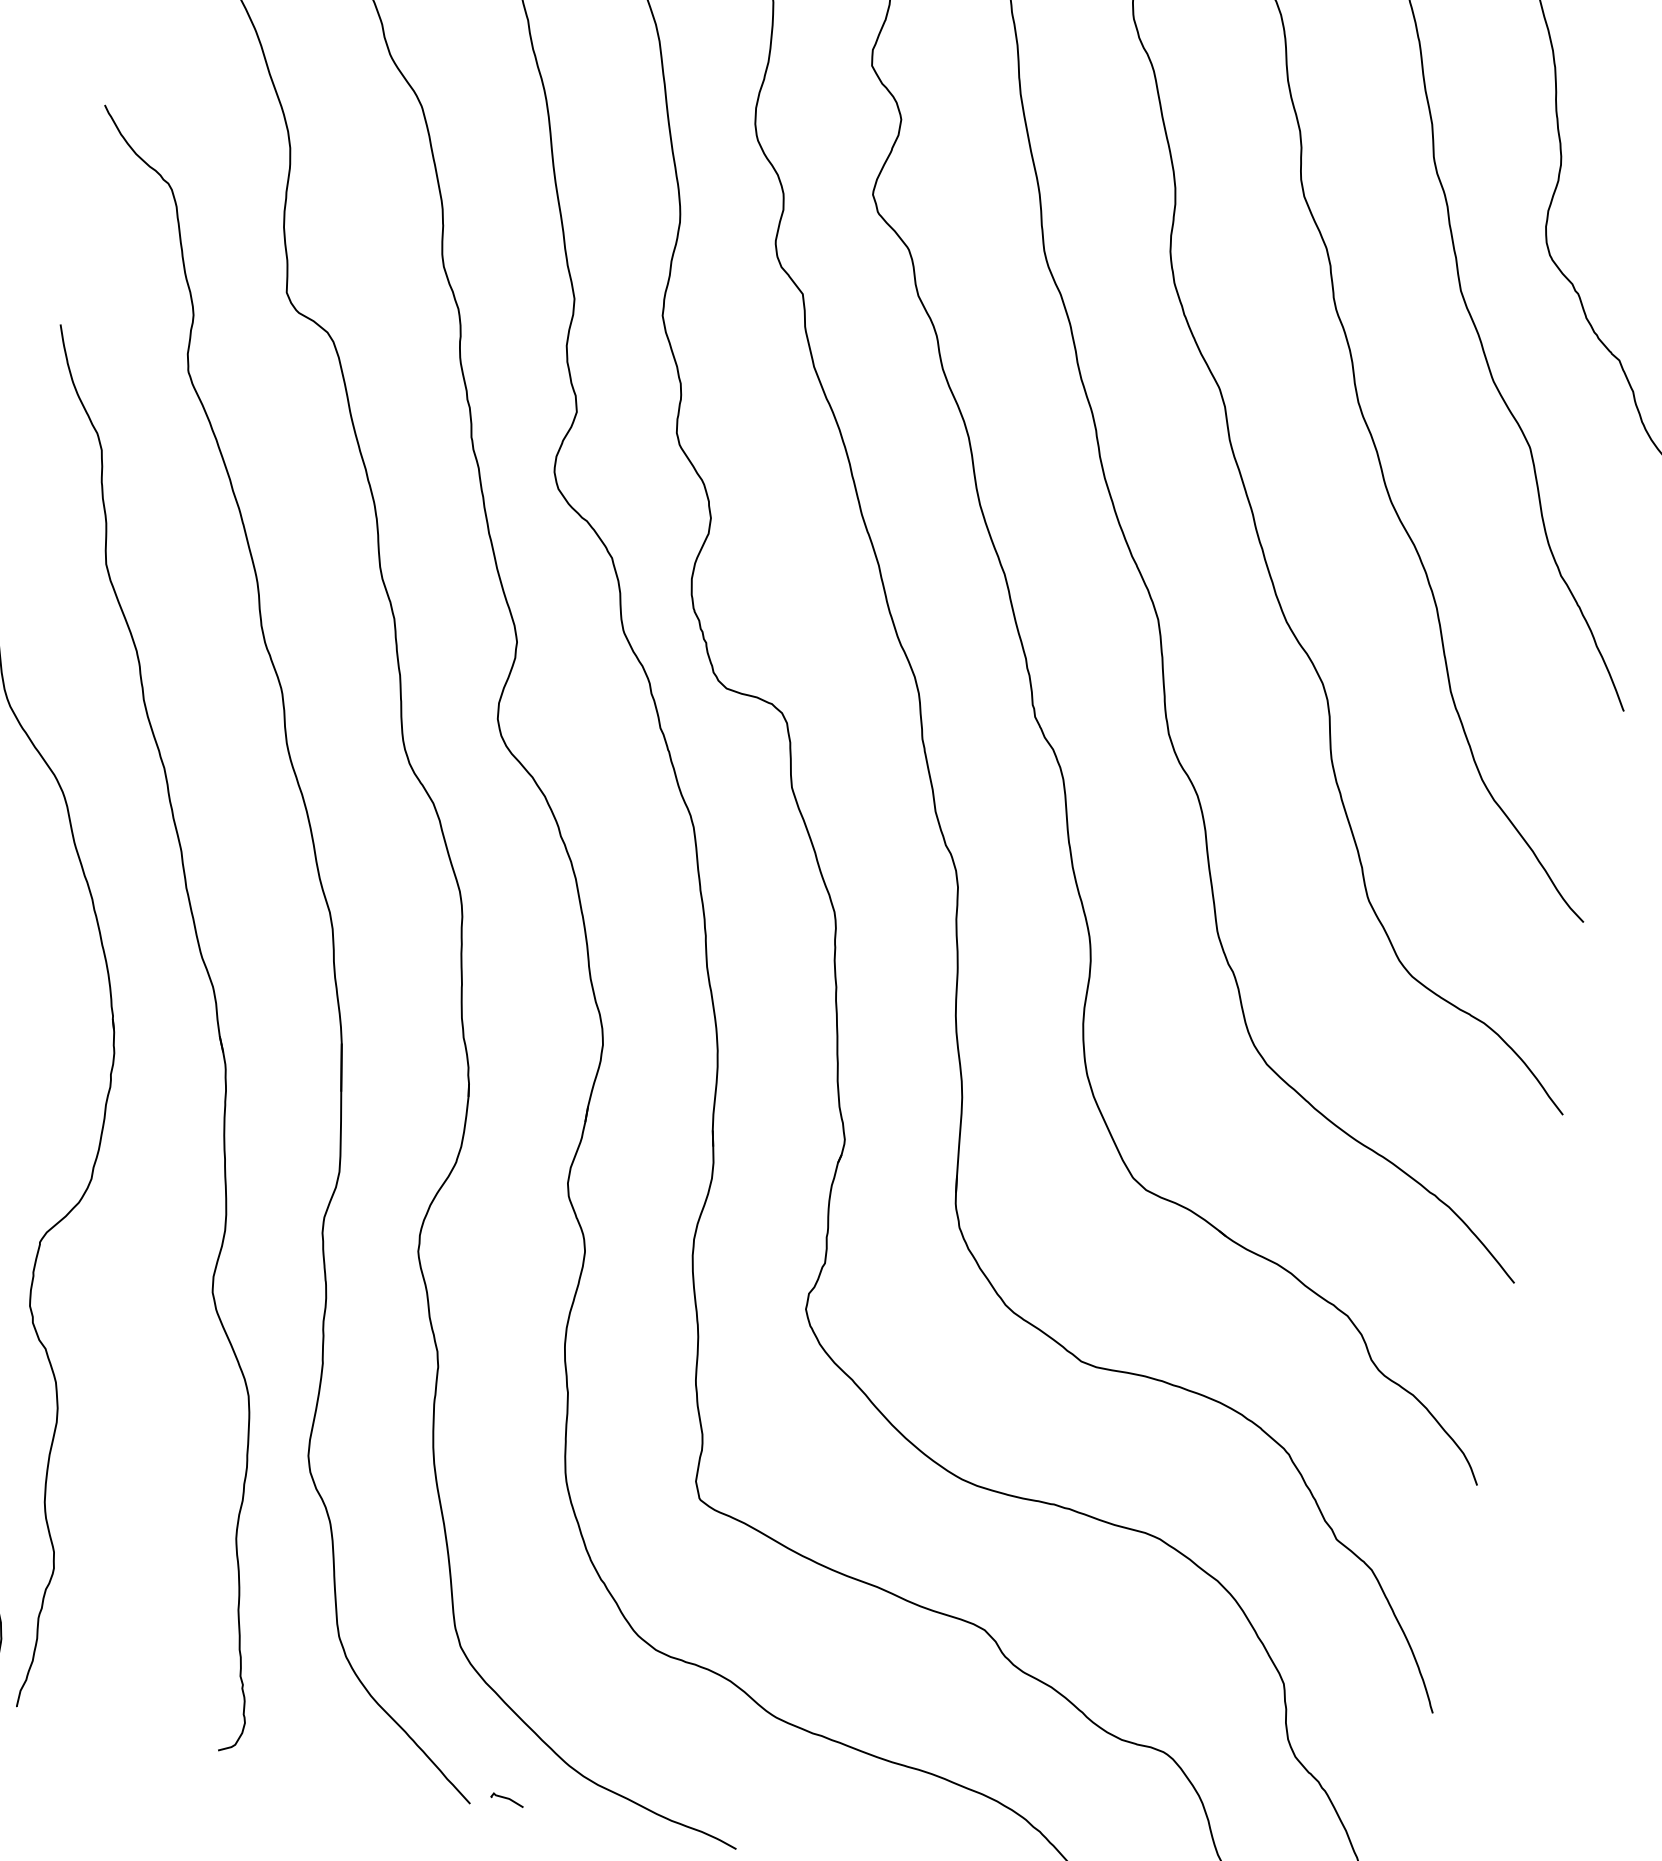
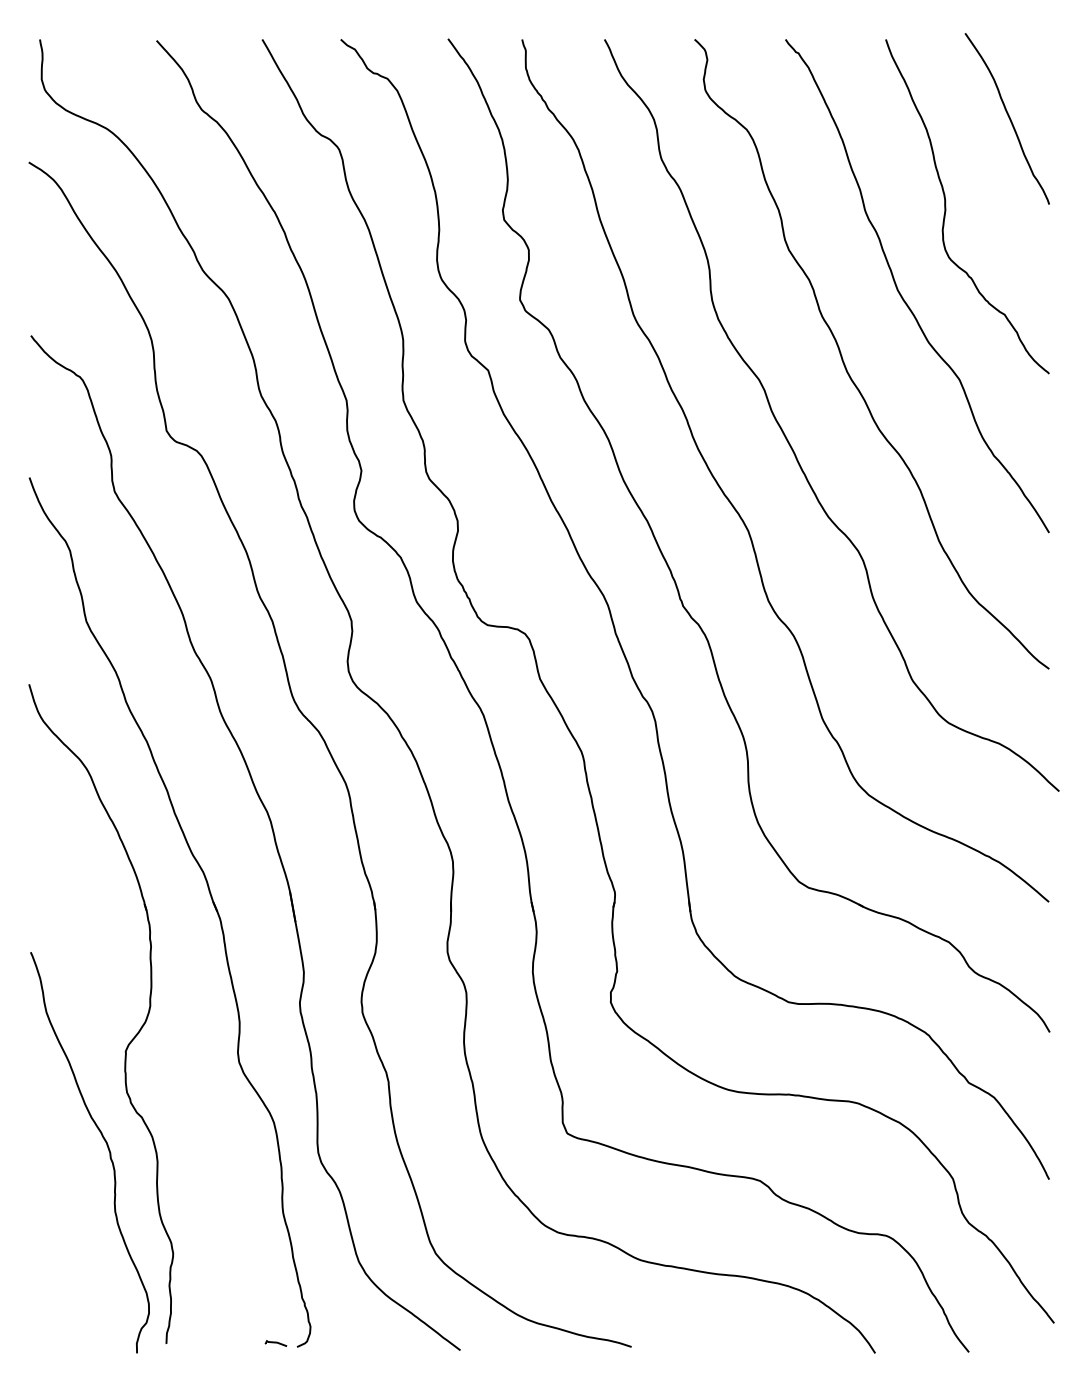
curve: (506, 1799) -> (275, 1343), moved

